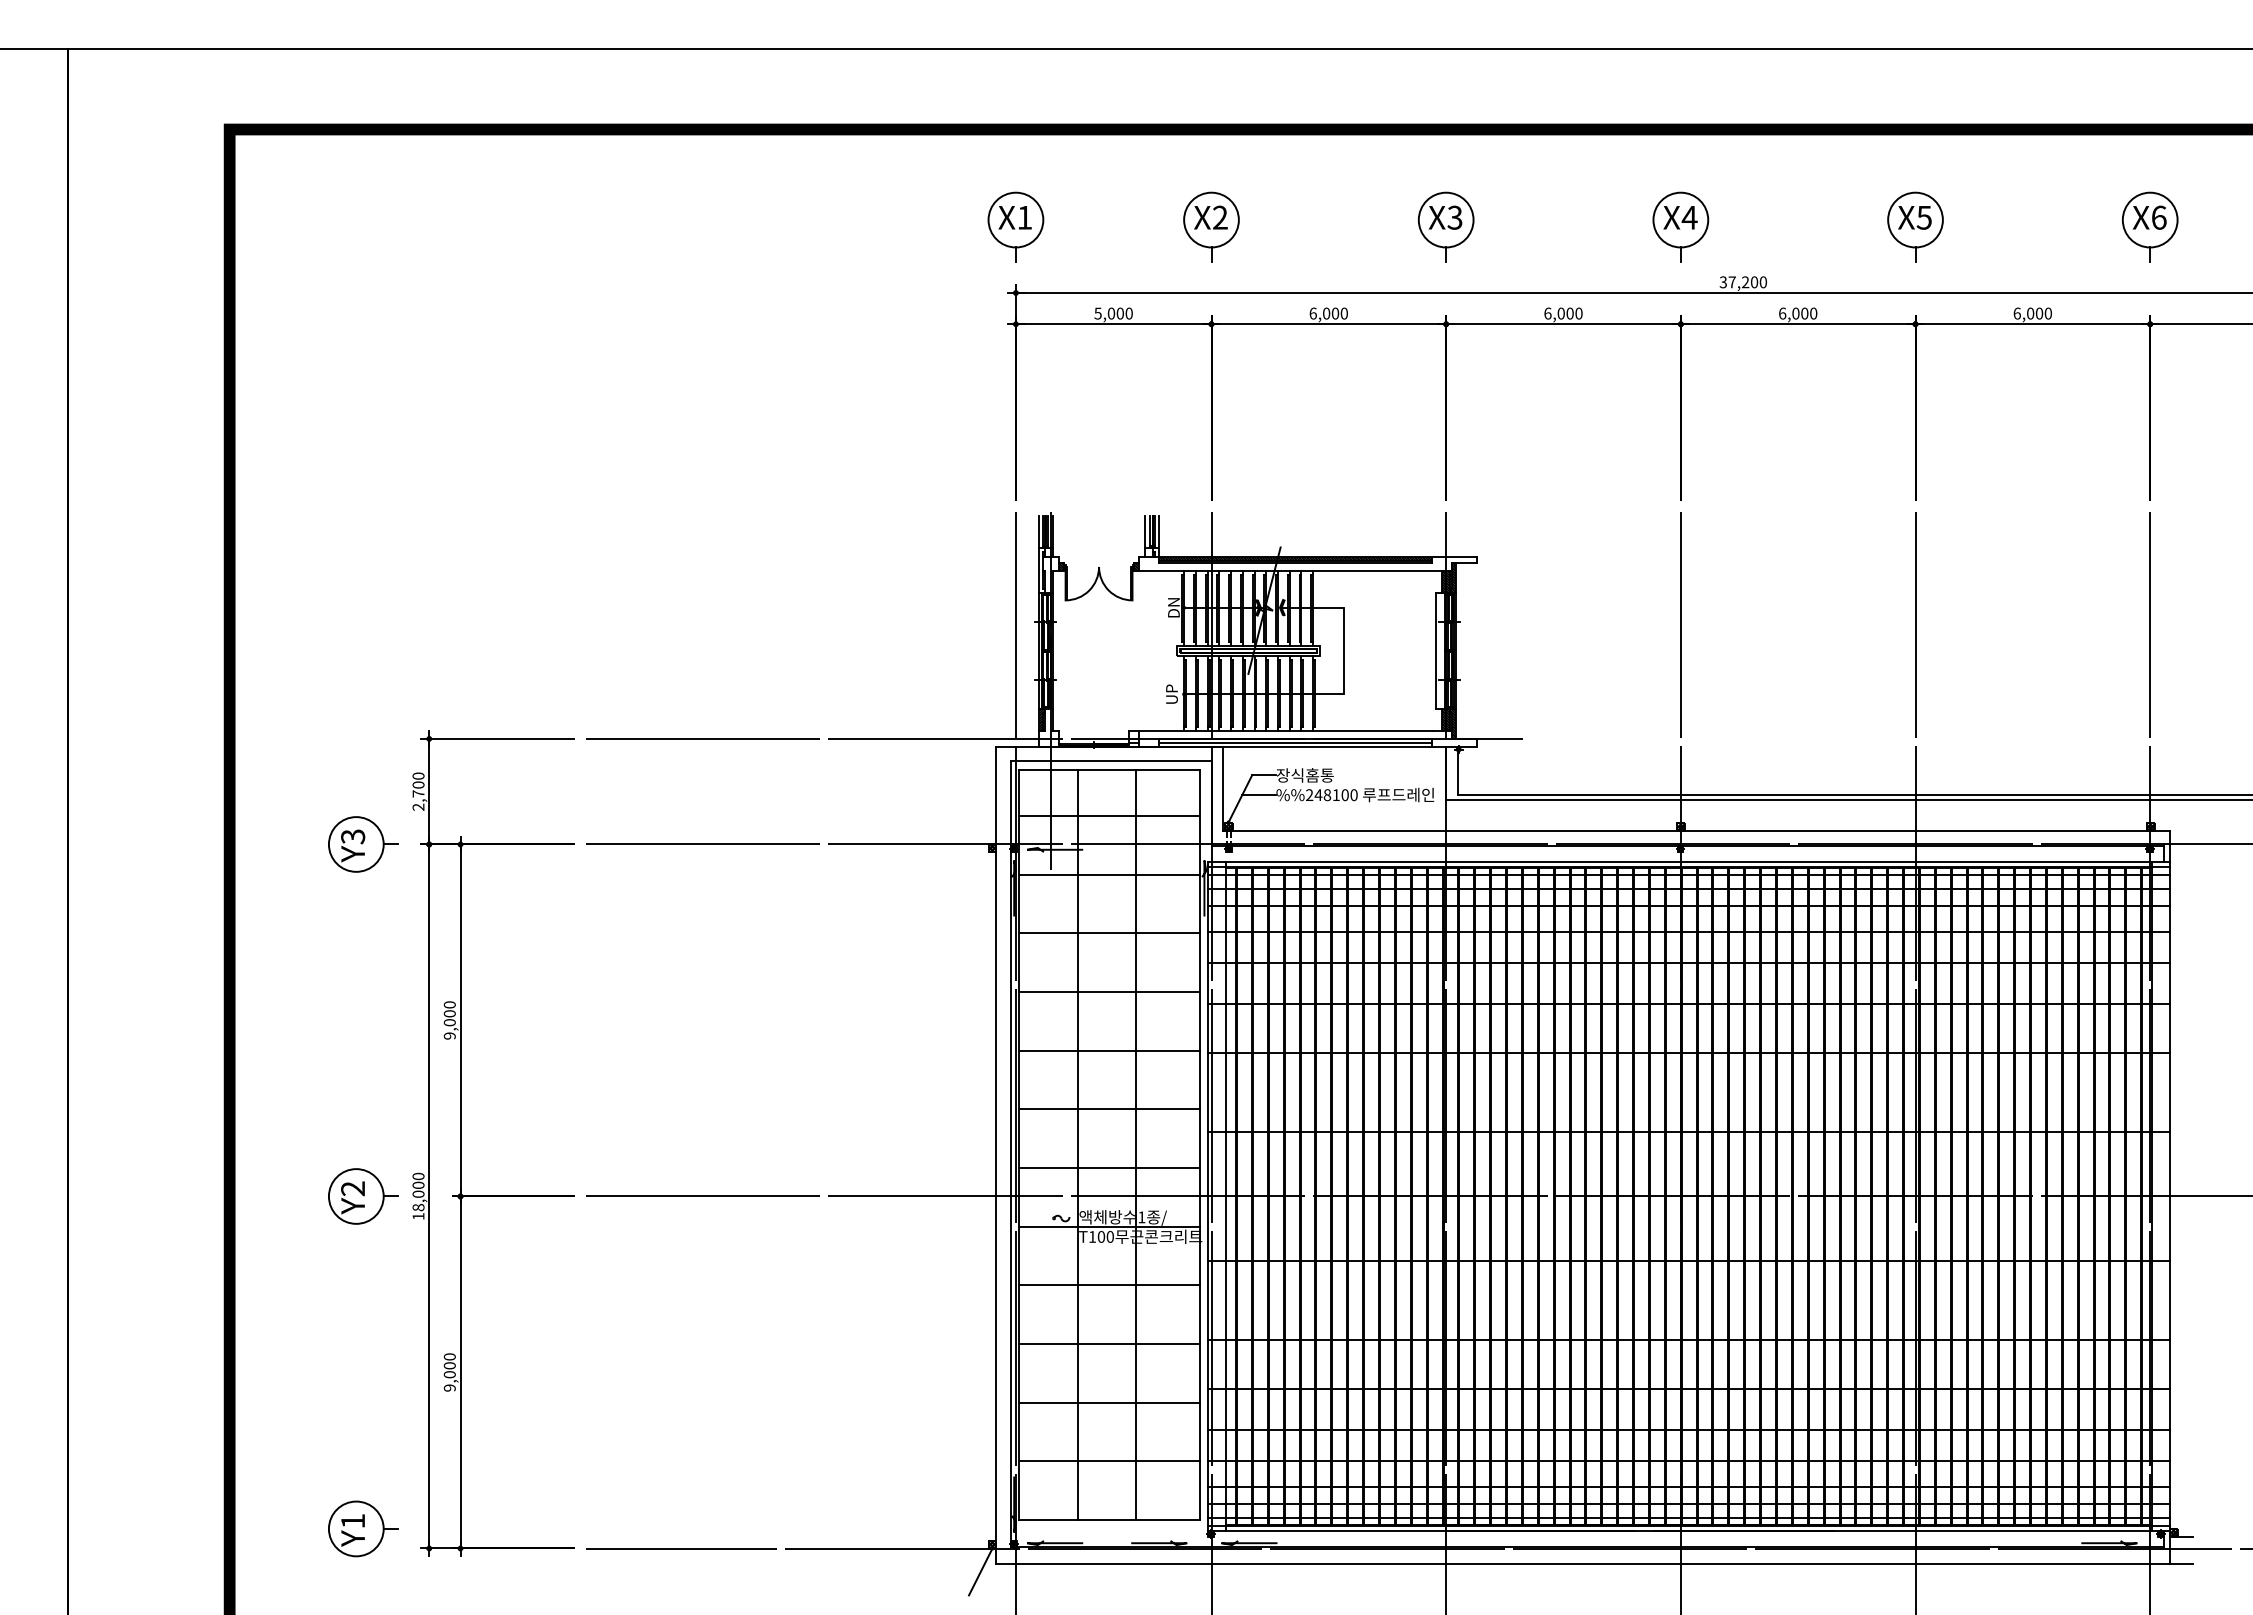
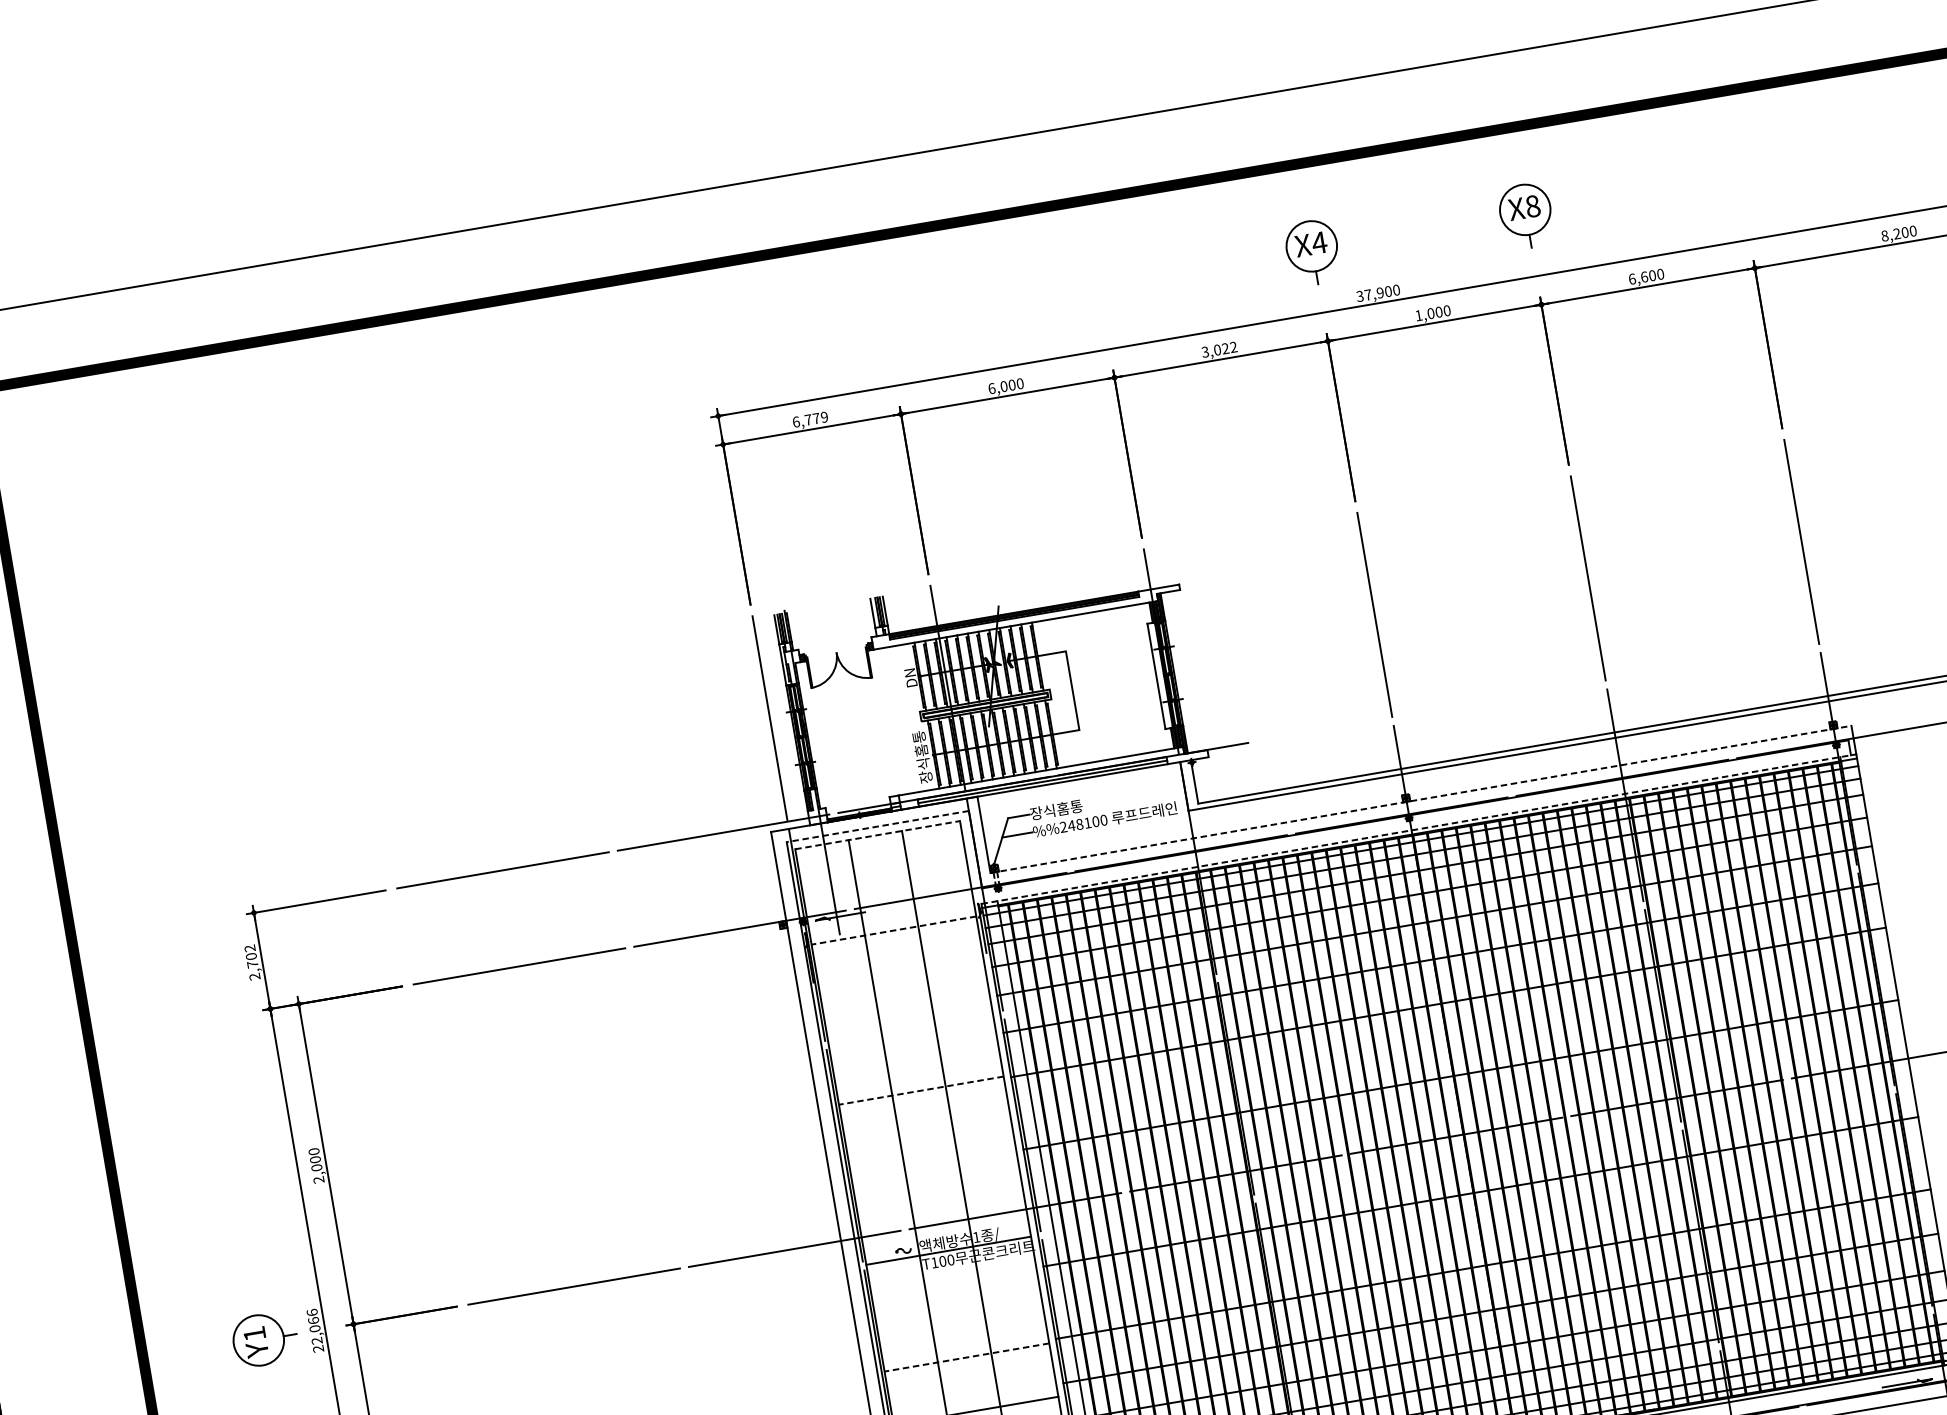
text: (1923, 217) -> (1532, 206), X5 -> X8
part: (1015, 226) -> (707, 355), removed
part: (1211, 226) -> (885, 325), removed
part: (1445, 226) -> (1098, 288), removed
part: (2150, 226) -> (1739, 179), removed
text: (1745, 282) -> (1380, 293), 37,200 -> 37,900
text: (1113, 313) -> (810, 419), 5,000 -> 6,779
text: (1563, 313) -> (1219, 349), 6,000 -> 3,022
text: (1782, 313) -> (1418, 315), 6,000 -> 1,000
text: (2030, 313) -> (1644, 277), 6,000 -> 6,600
text: (1171, 694) -> (922, 757), UP -> 장식홈통
line: (1110, 760) -> (877, 826), solid -> dashed
line: (1109, 769) -> (877, 834), solid -> dashed
text: (418, 775) -> (249, 947), 2,700 -> 2,702
line: (1109, 815) -> (884, 876), removed
line: (1697, 830) -> (1421, 799), solid -> dashed
part: (363, 844) -> (210, 1019), removed
line: (1688, 862) -> (1418, 829), solid -> dashed
line: (1109, 874) -> (893, 930), solid -> dashed
line: (1109, 933) -> (903, 984), removed
line: (1109, 991) -> (912, 1036), removed
text: (449, 1035) -> (318, 1179), 9,000 -> 2,000
line: (1109, 1050) -> (921, 1090), solid -> dashed
line: (1109, 1109) -> (930, 1144), removed
line: (1109, 1167) -> (939, 1197), removed
text: (352, 1188) -> (254, 1333), Y2 -> Y1
text: (418, 1196) -> (315, 1330), 18,000 -> 22,066
line: (1109, 1285) -> (957, 1304), removed
line: (1109, 1343) -> (966, 1357), solid -> dashed

